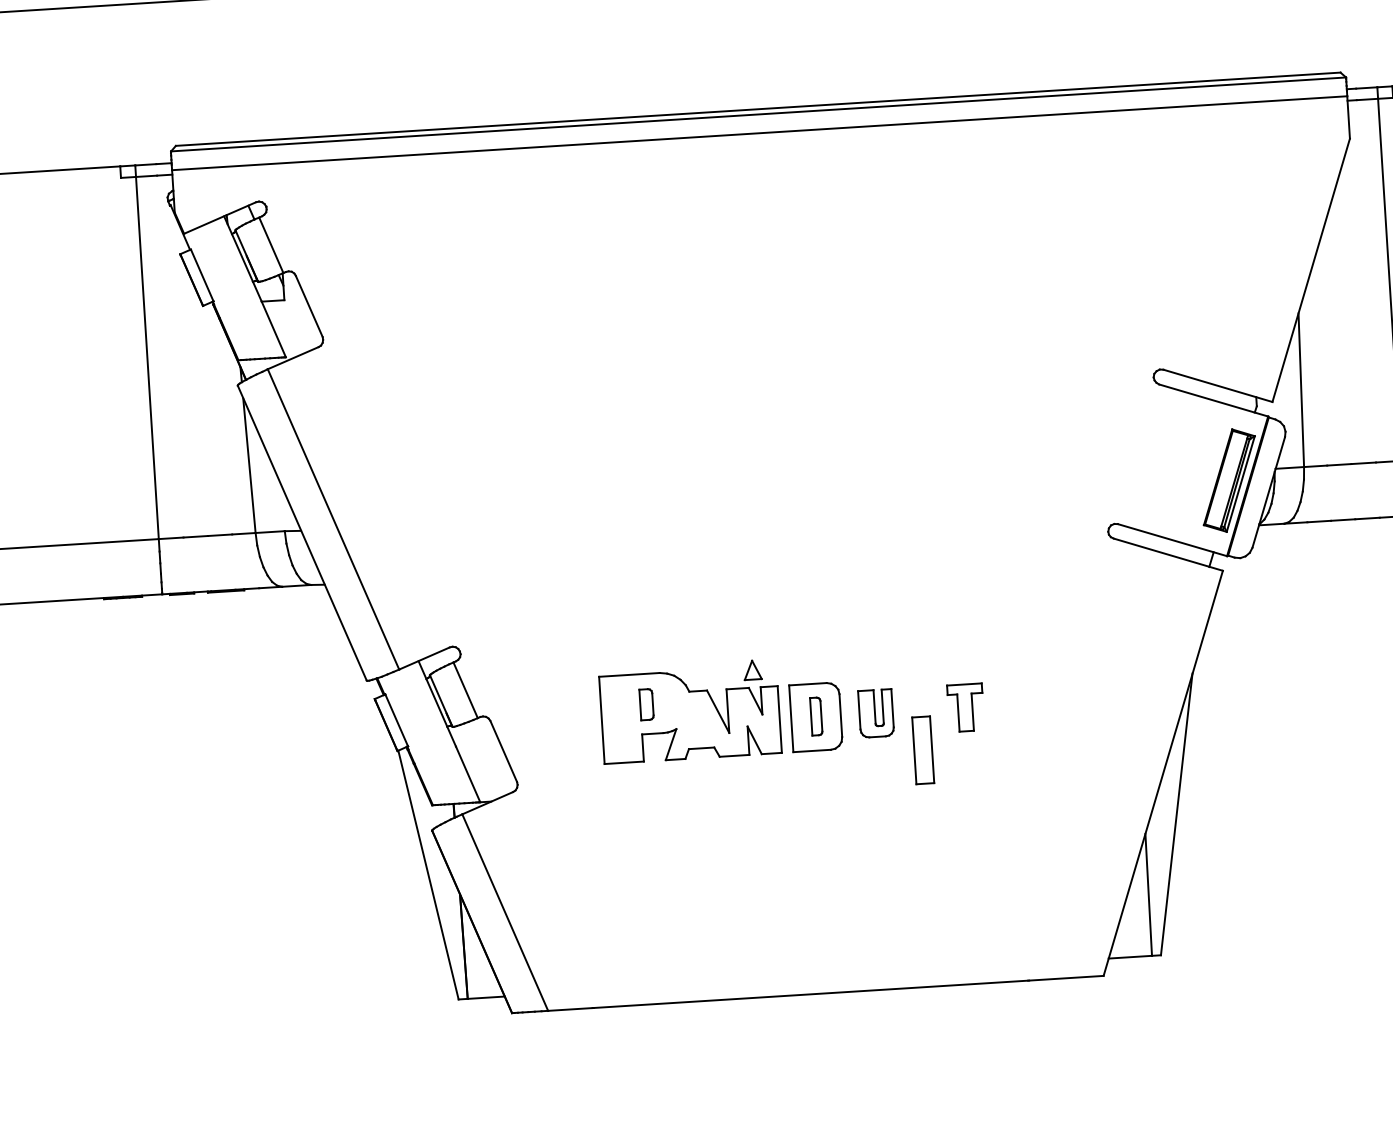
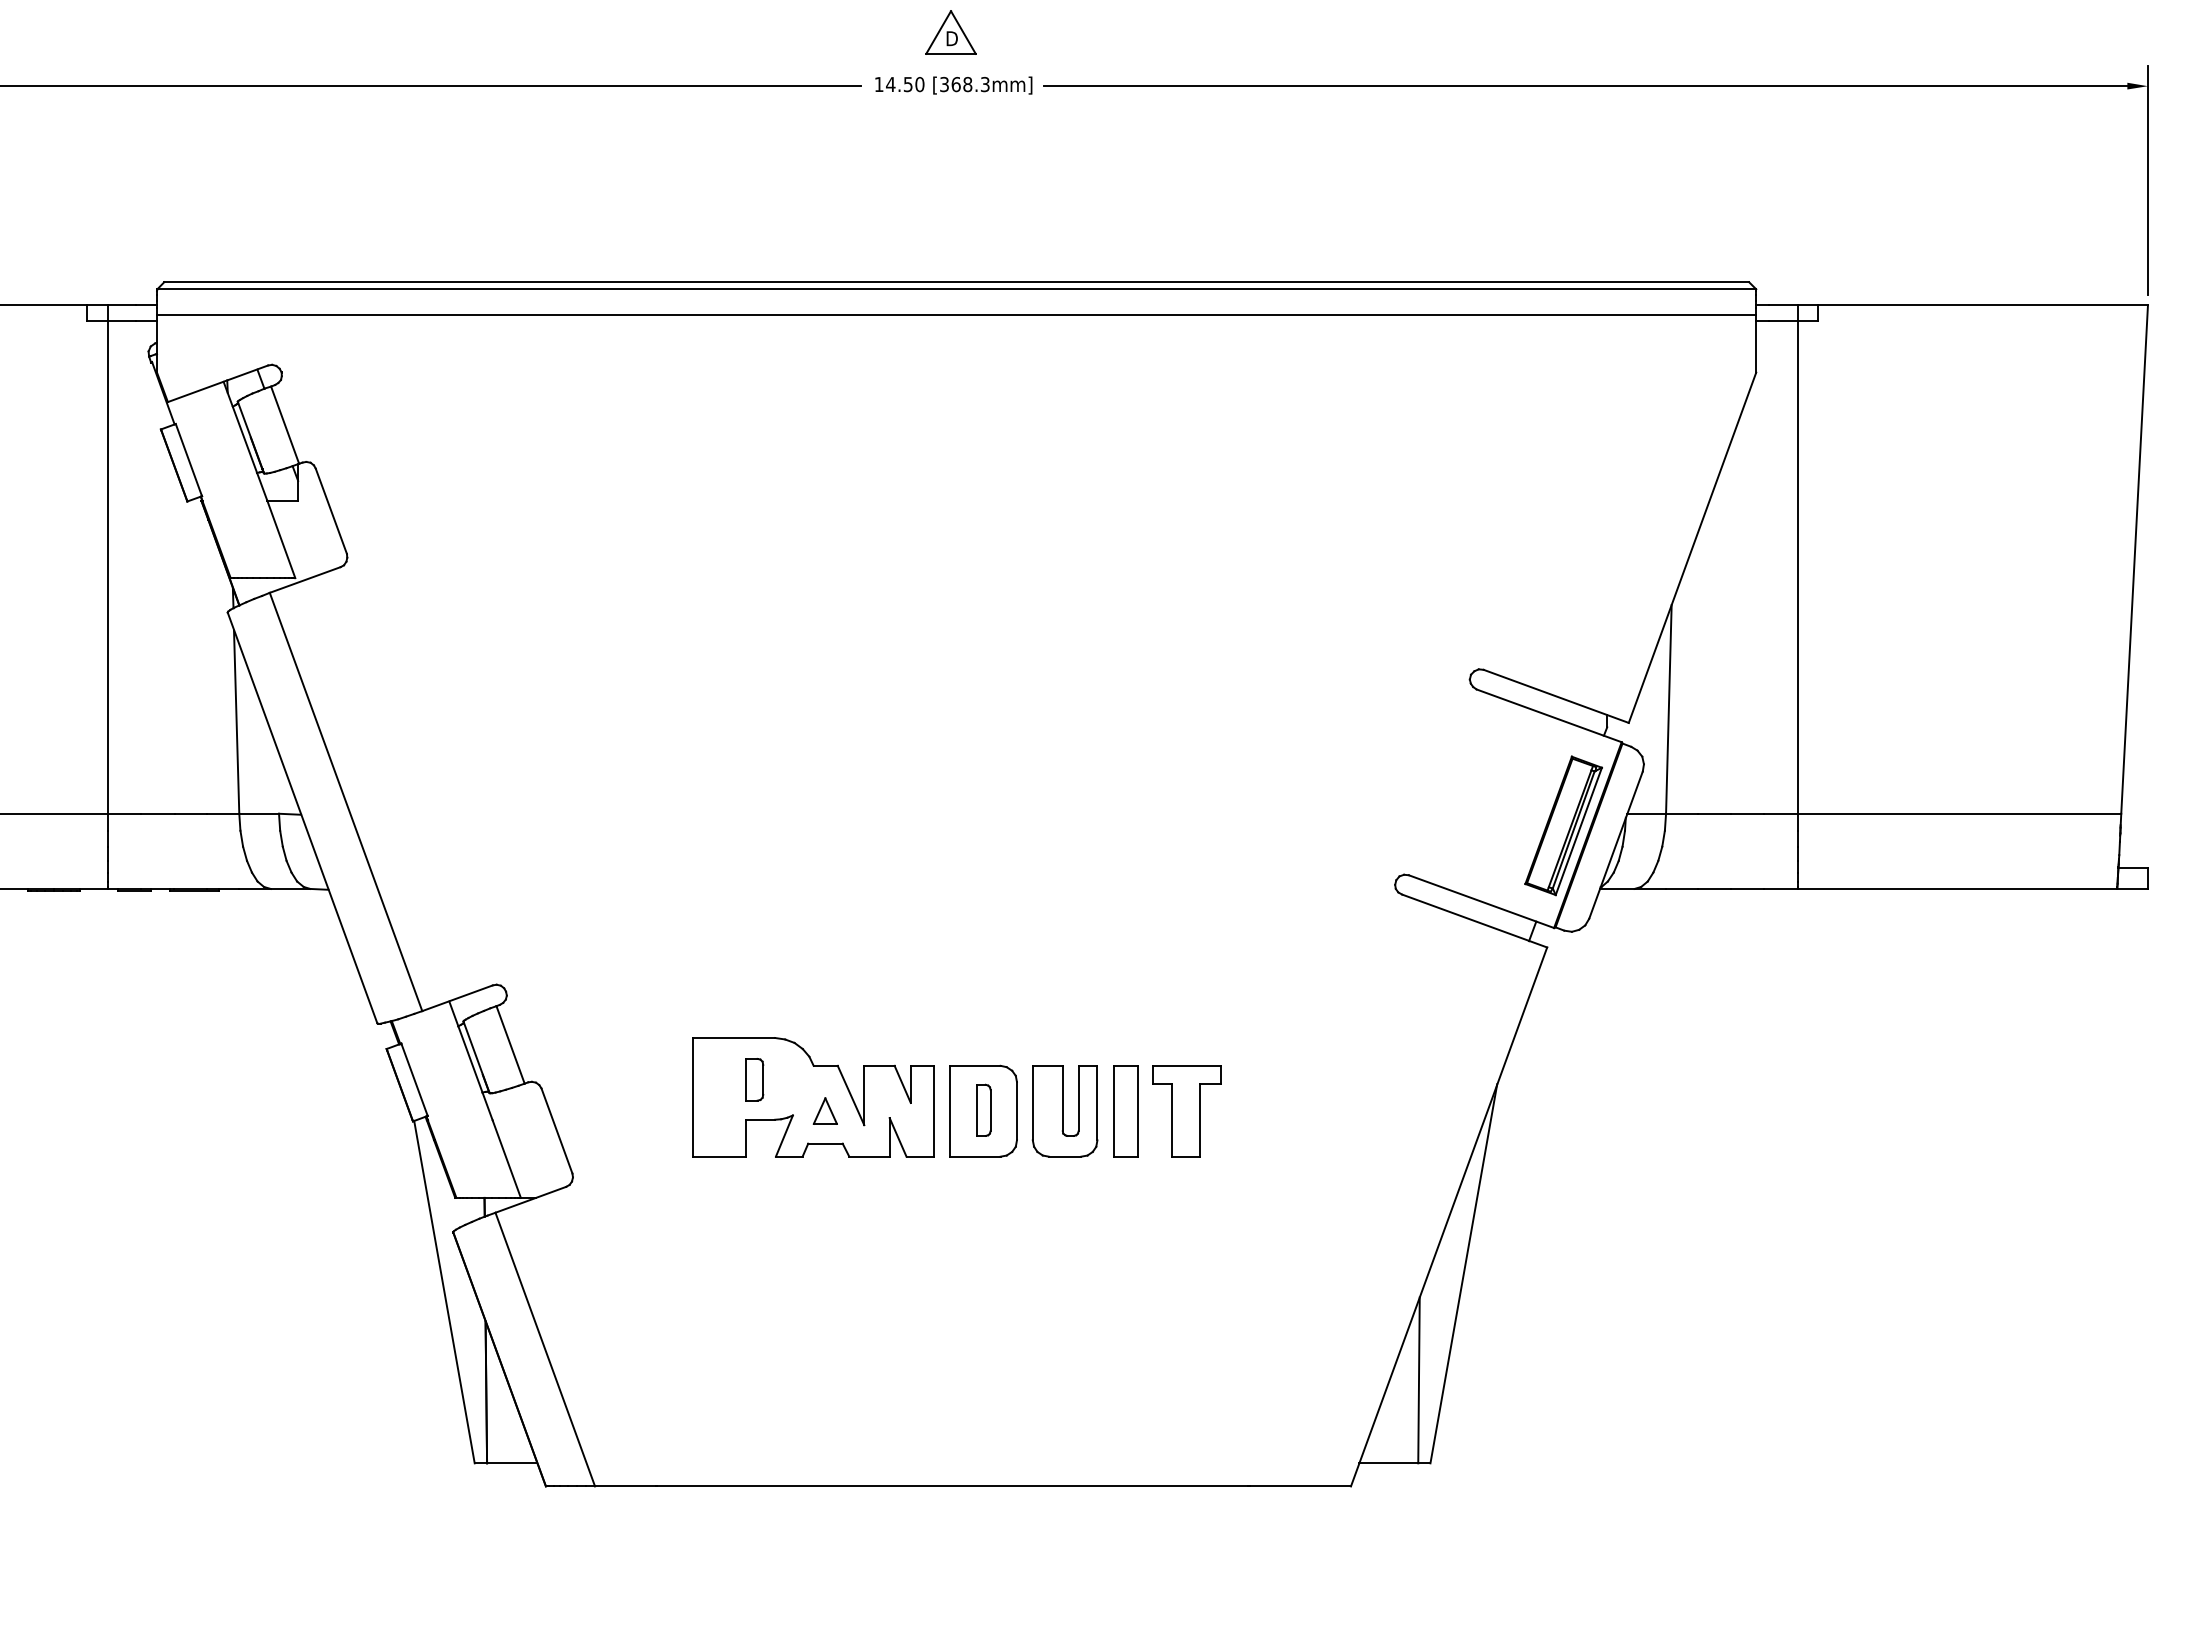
part: (752, 669) -> (824, 1110), moved
part: (965, 708) -> (1186, 1111), size x1.43
part: (875, 713) -> (1064, 1111), size x1.43
part: (923, 750) -> (1125, 1111), moved

